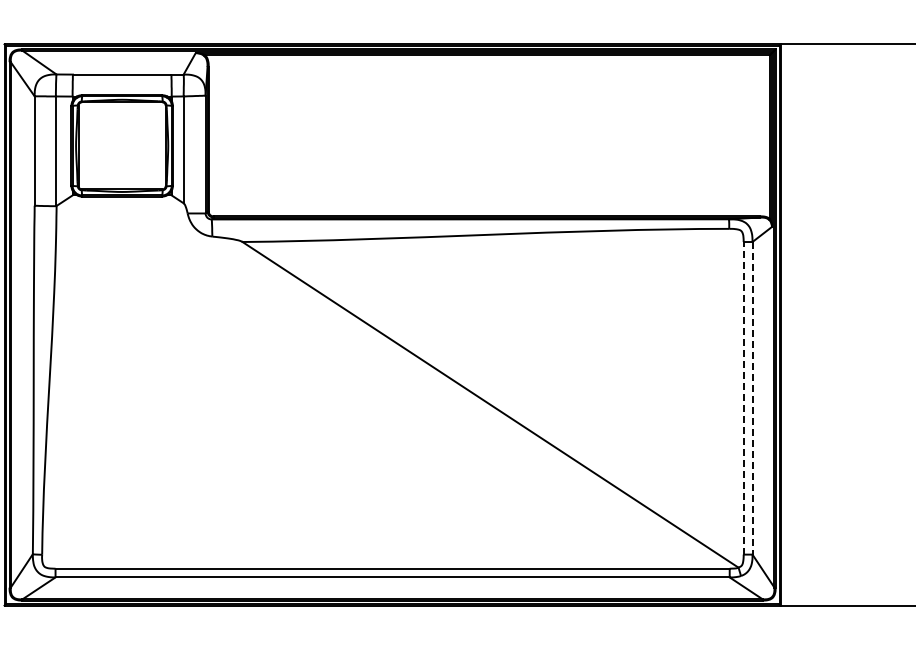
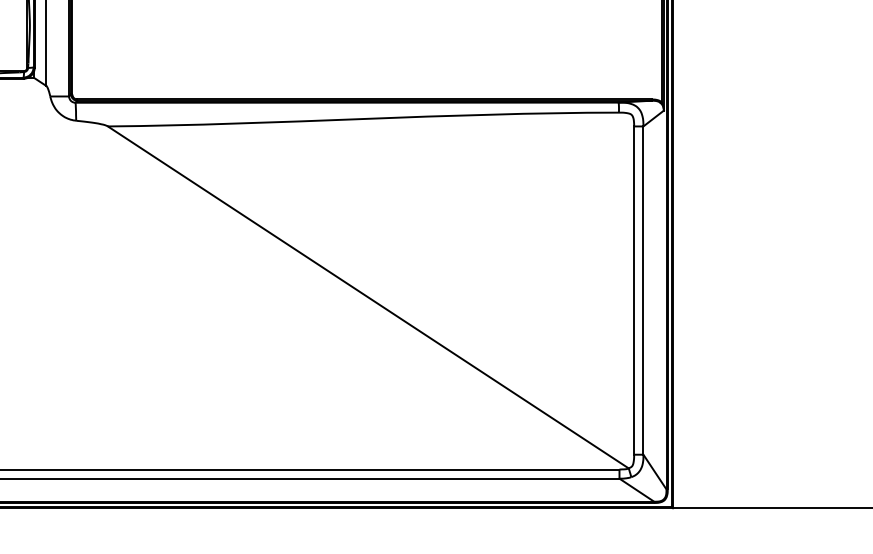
line: (743, 397) -> (633, 289), dashed -> solid
line: (752, 398) -> (643, 290), dashed -> solid

